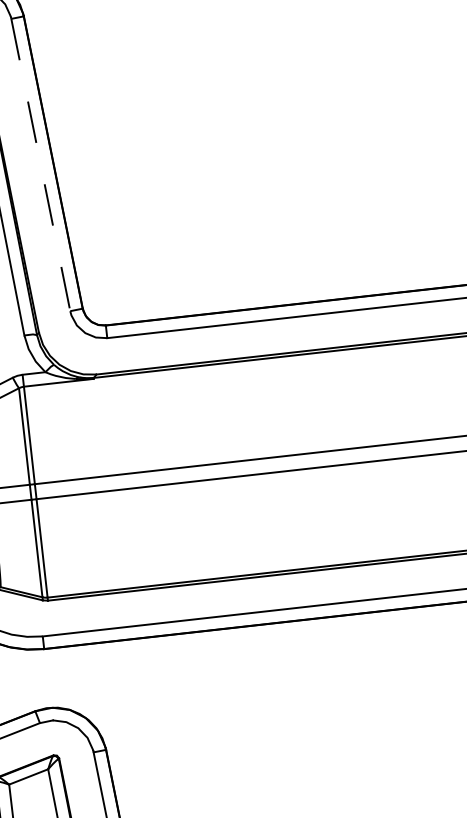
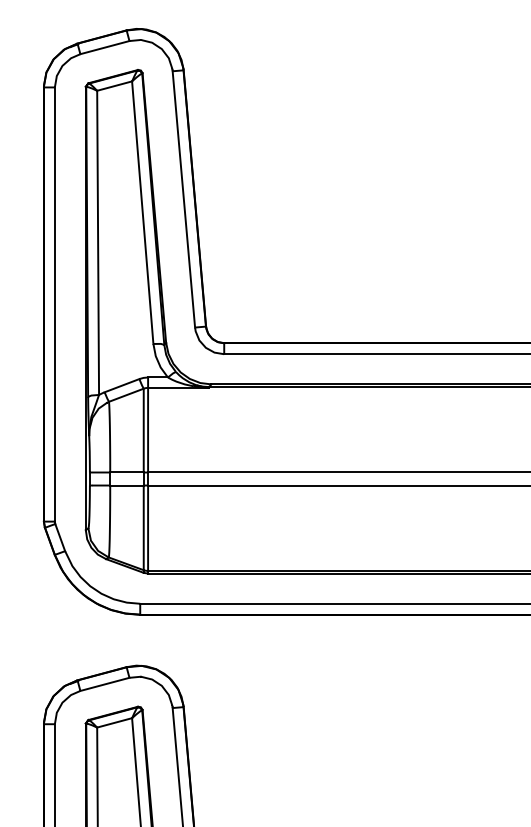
line: (40, 165) -> (183, 199), dashed -> solid

